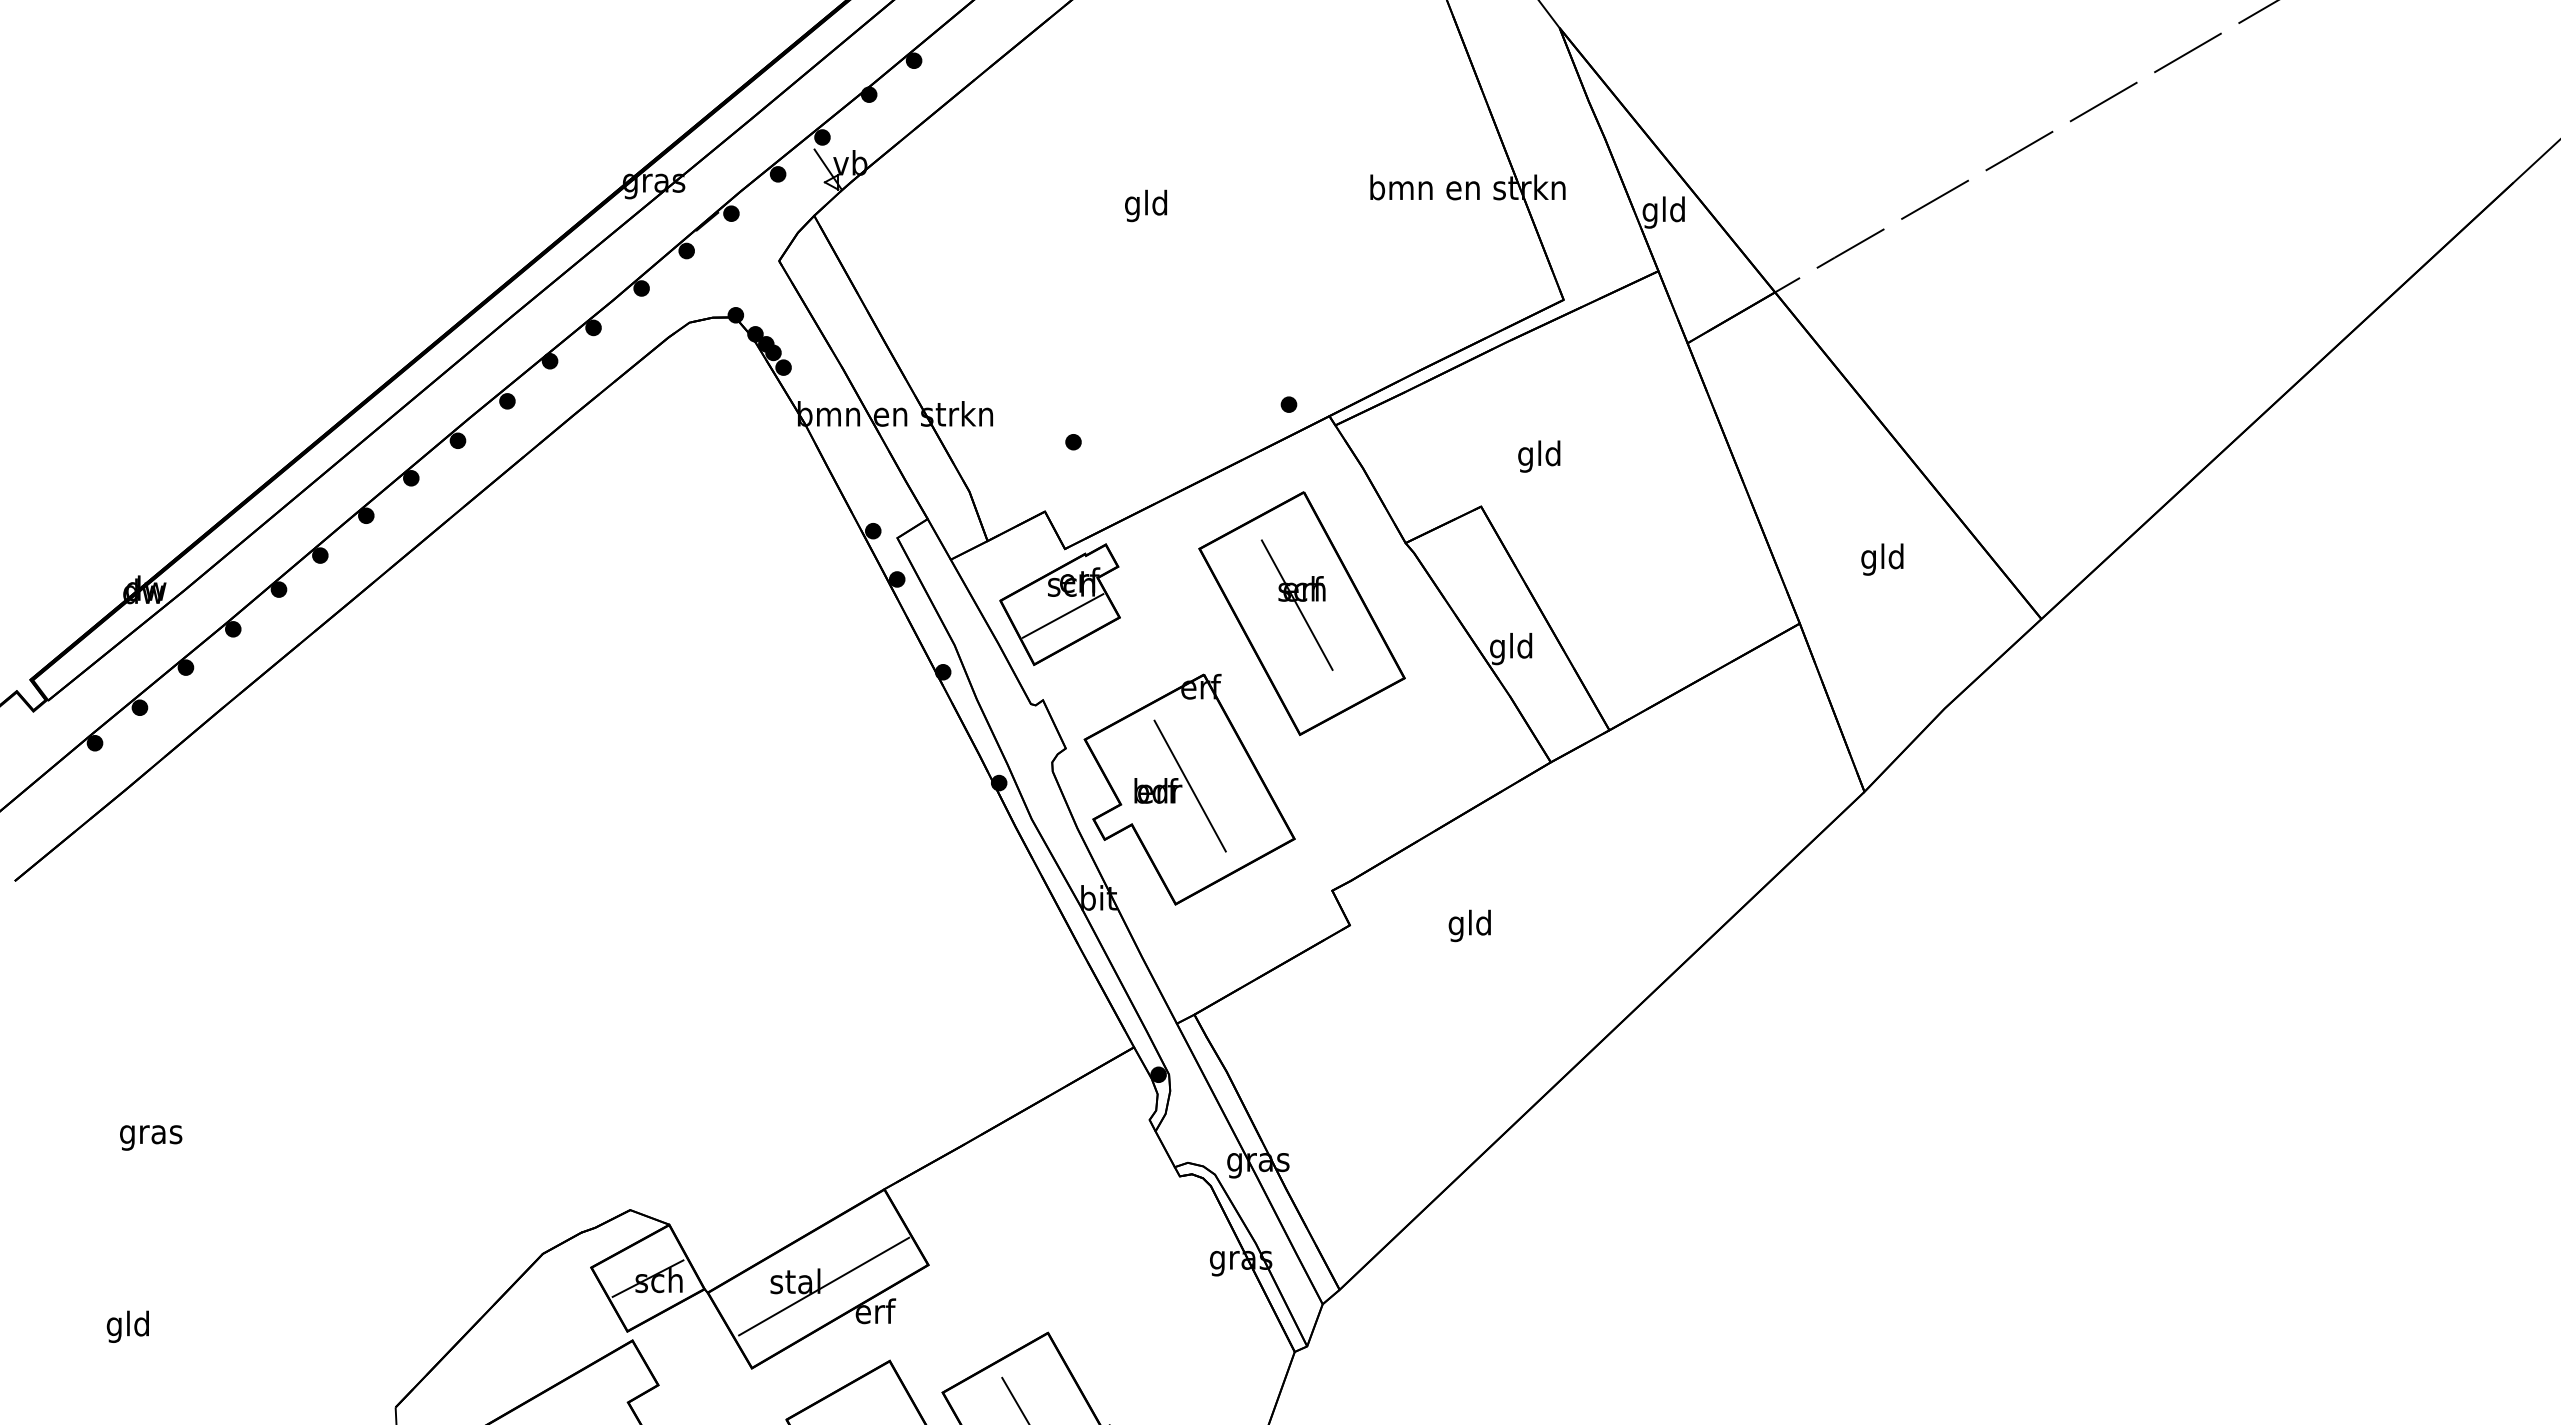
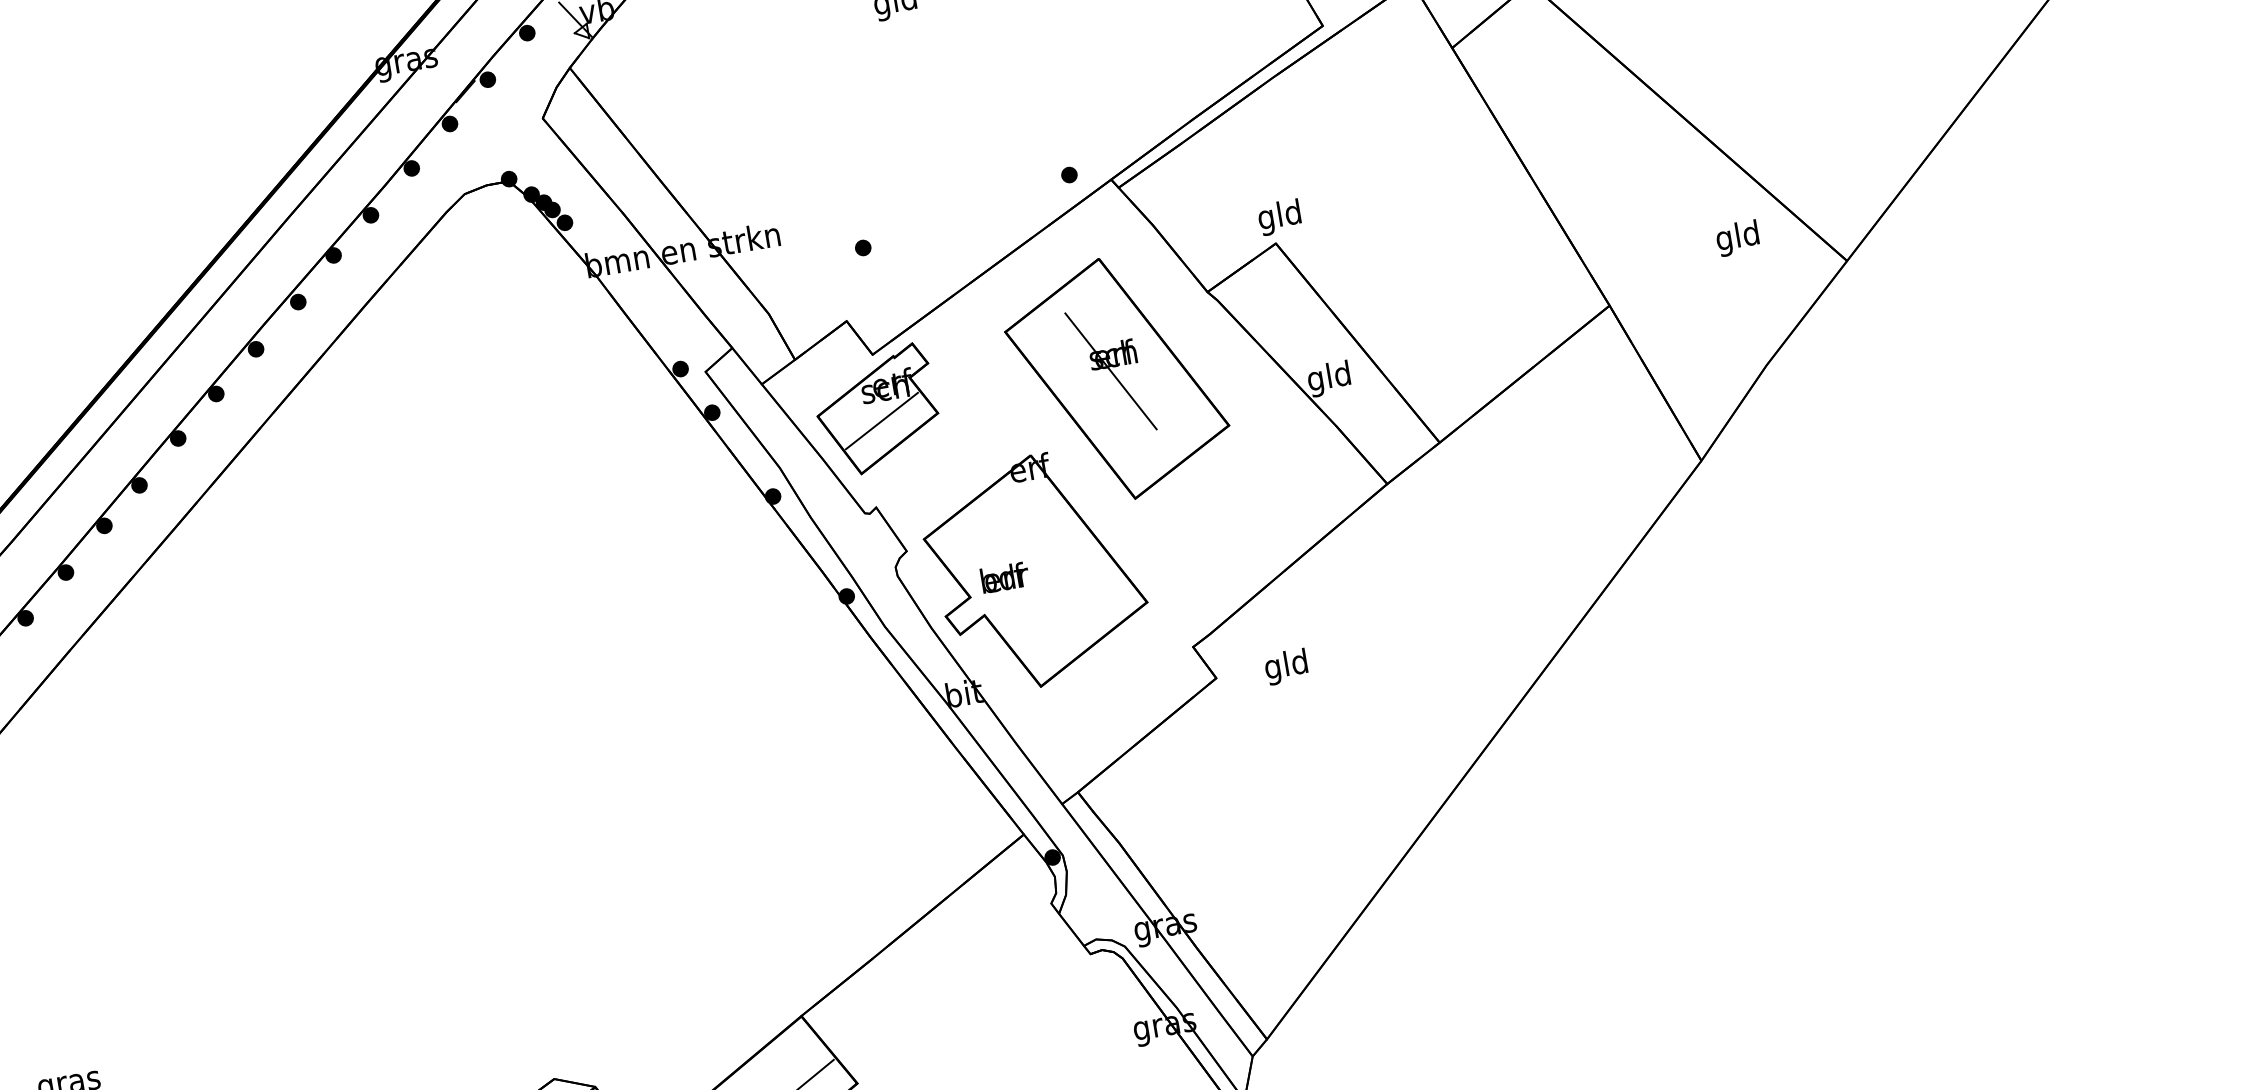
text: (1539, 456) -> (1279, 217), moved
text: (1882, 559) -> (1737, 238), moved
line: (1189, 785) -> (1034, 567), removed
text: (1469, 925) -> (1285, 666), moved

